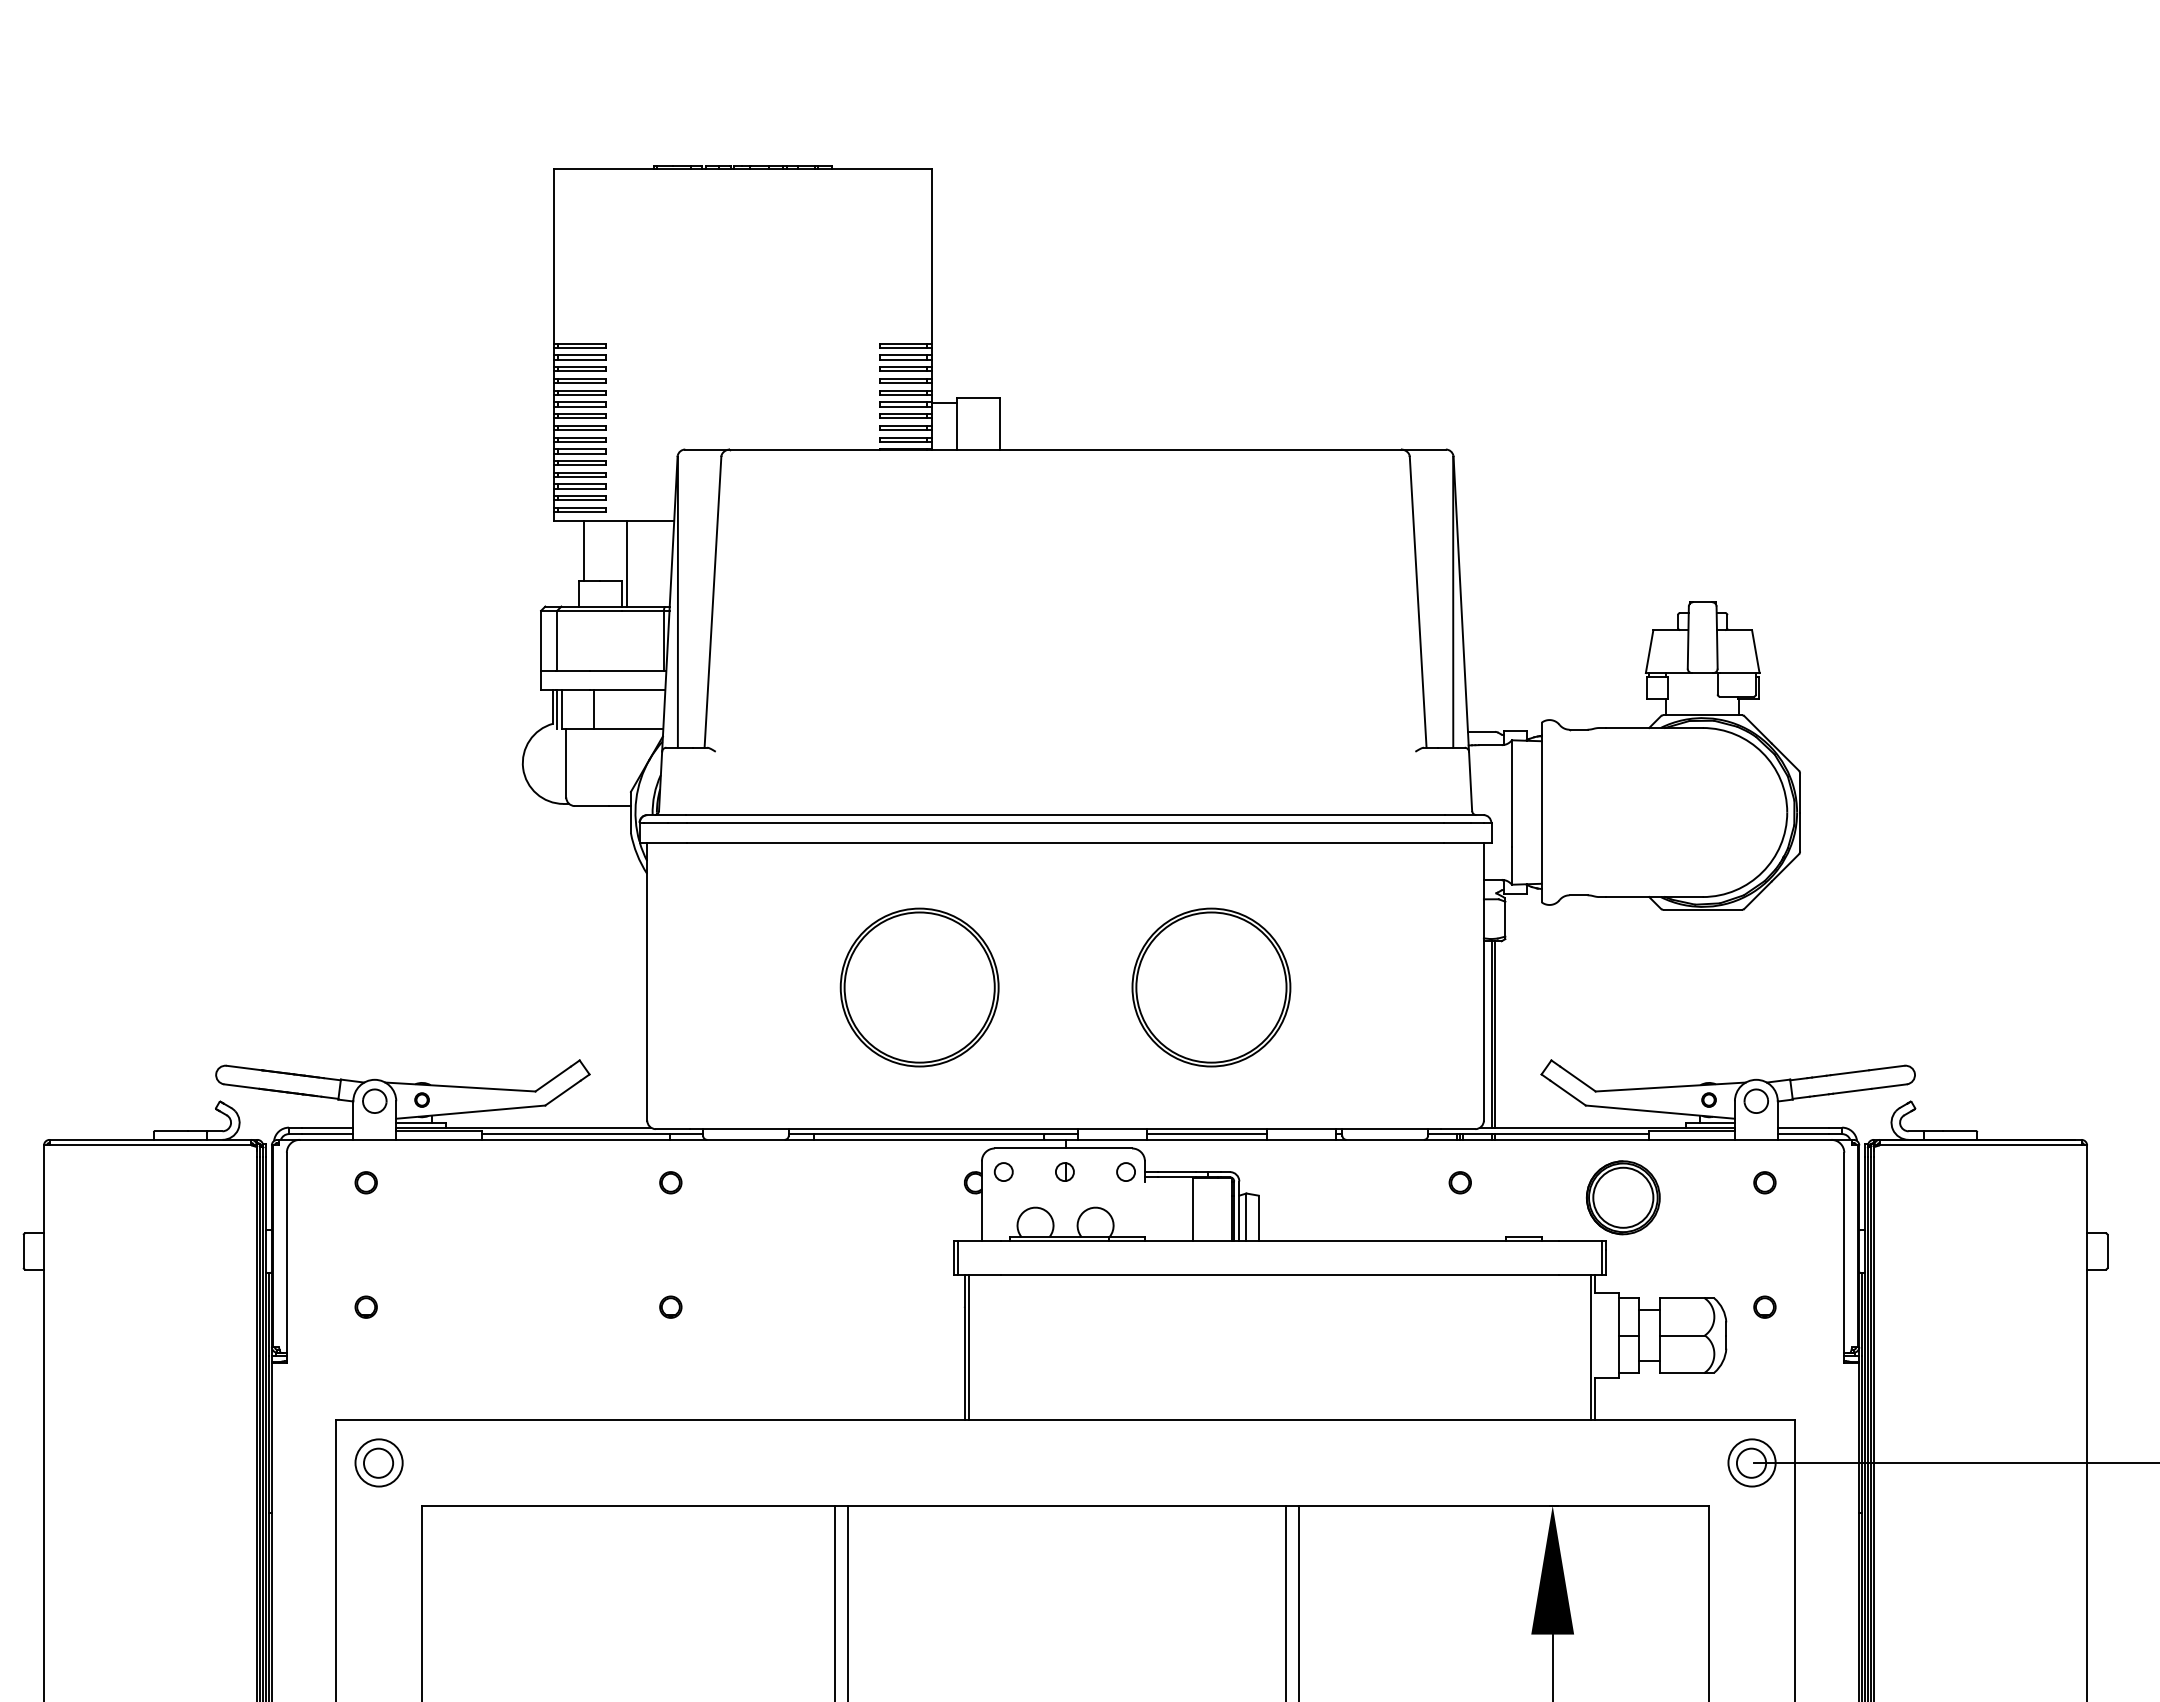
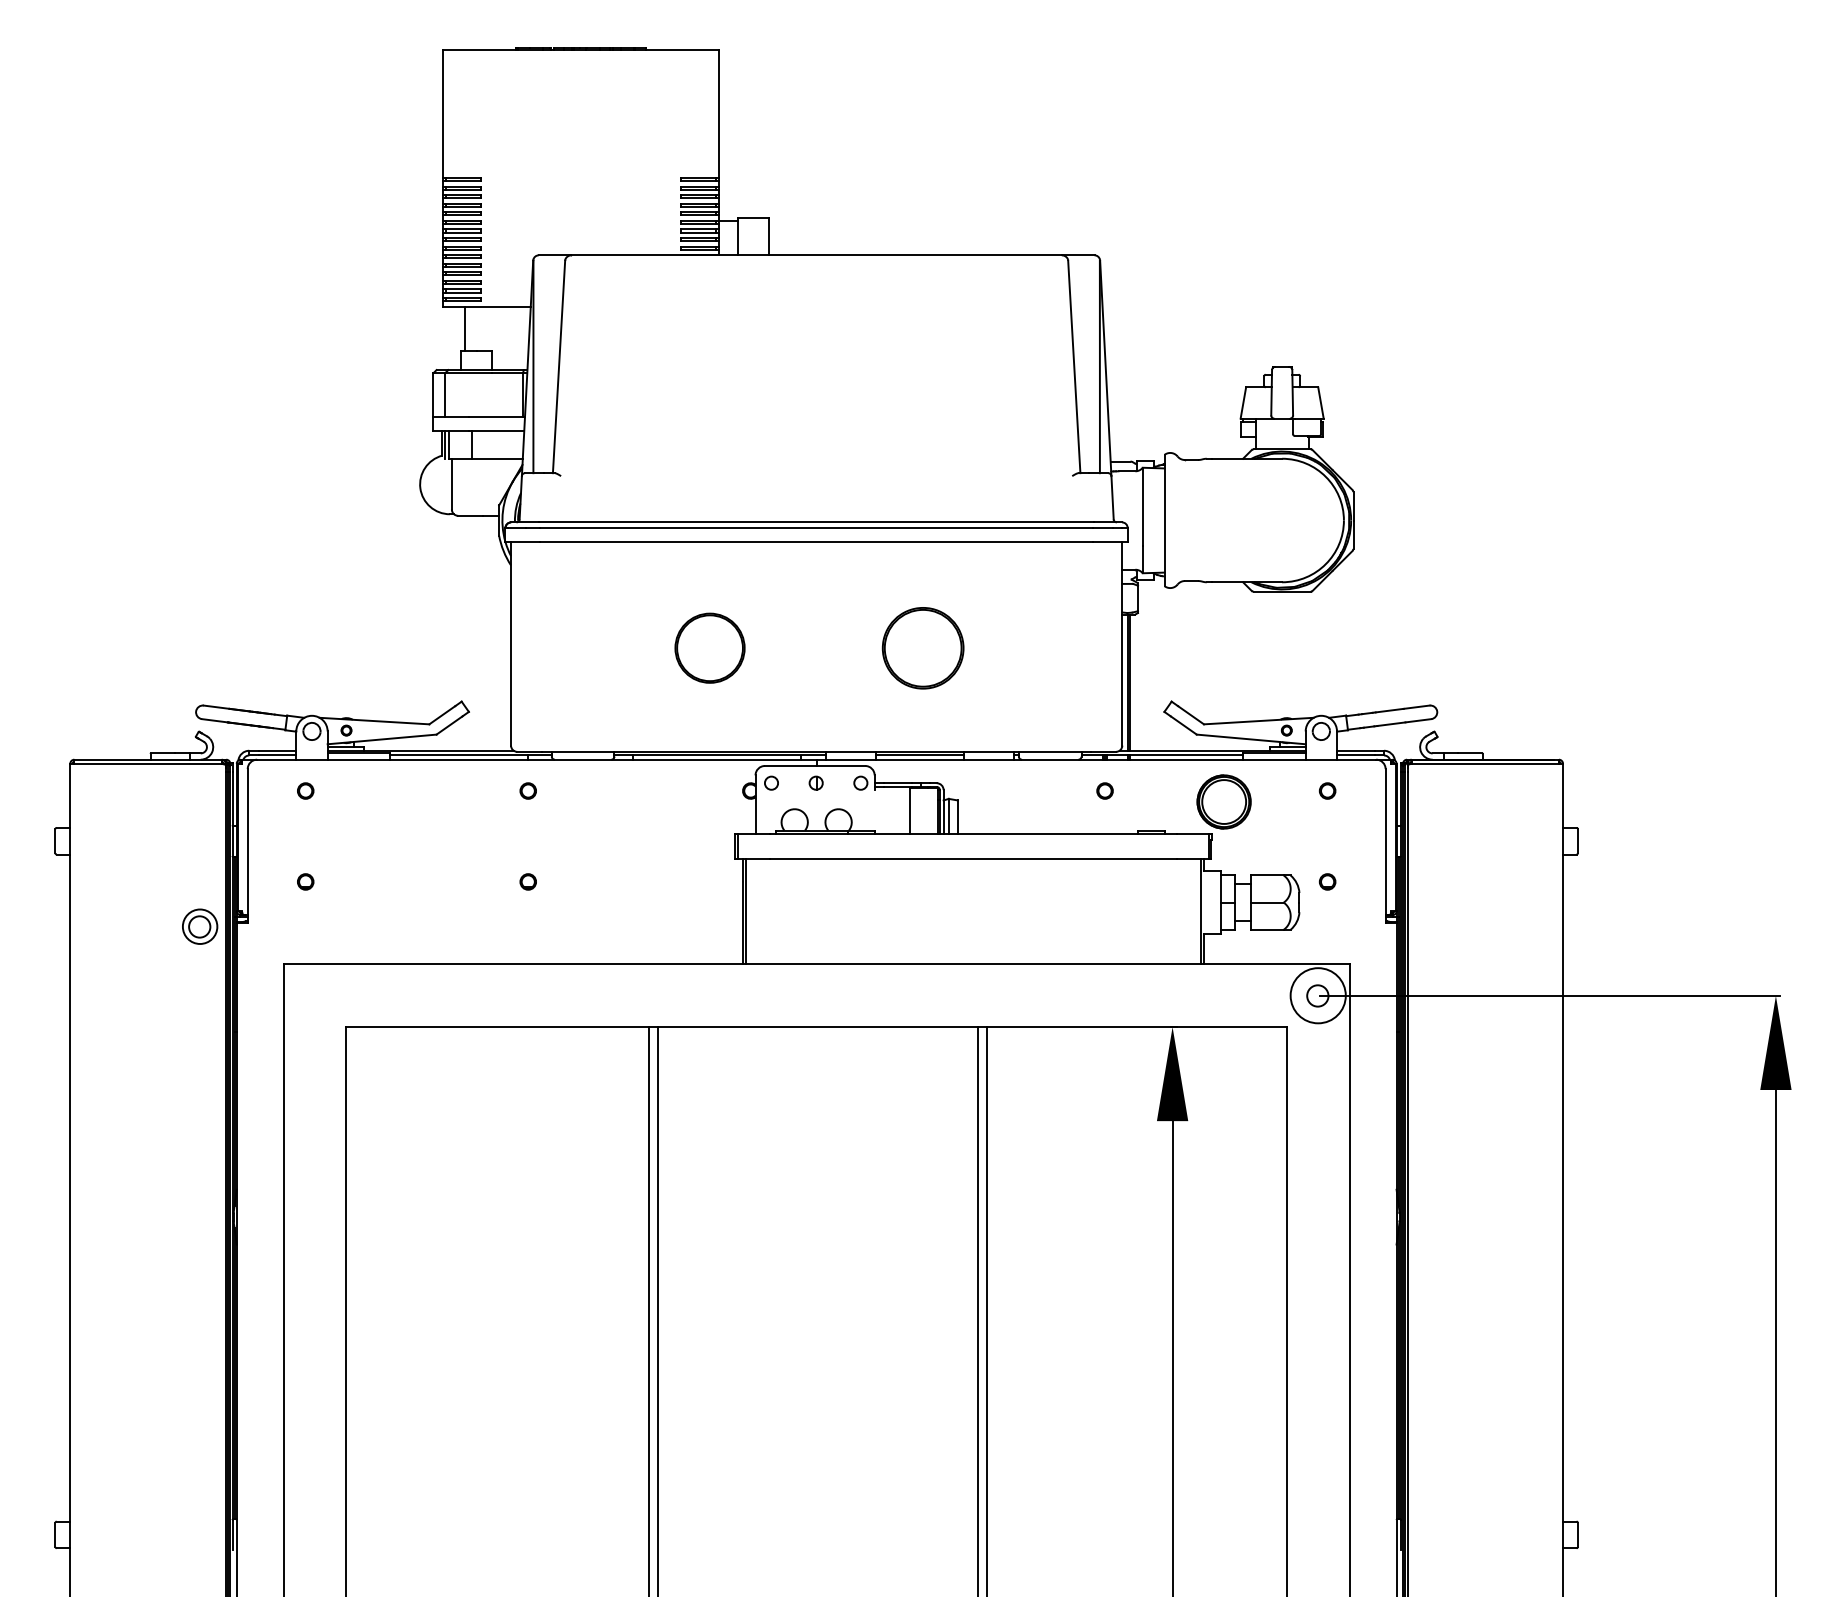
line: (625, 563) -> (495, 338), removed
part: (918, 986) -> (709, 647), size x0.6
part: (1210, 986) -> (922, 647), size x0.7
part: (379, 1462) -> (200, 926), moved
circle: (1751, 1462) -> (1317, 995), size x1.6

